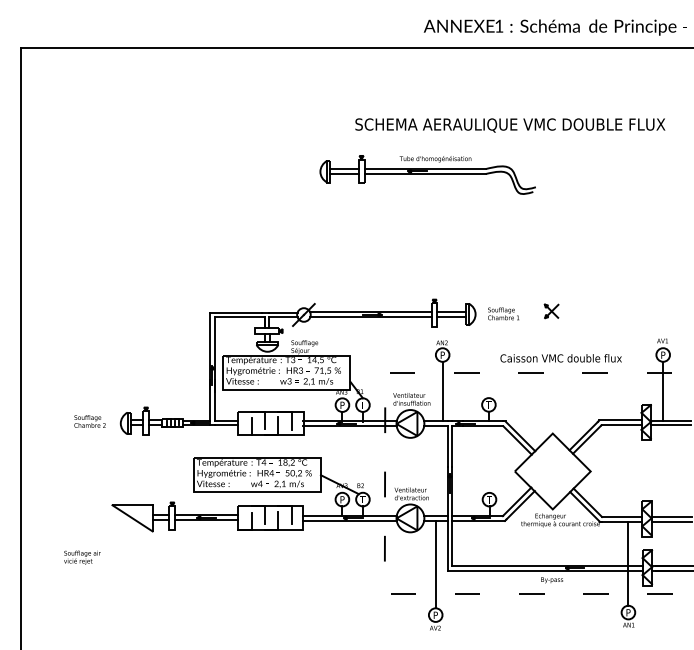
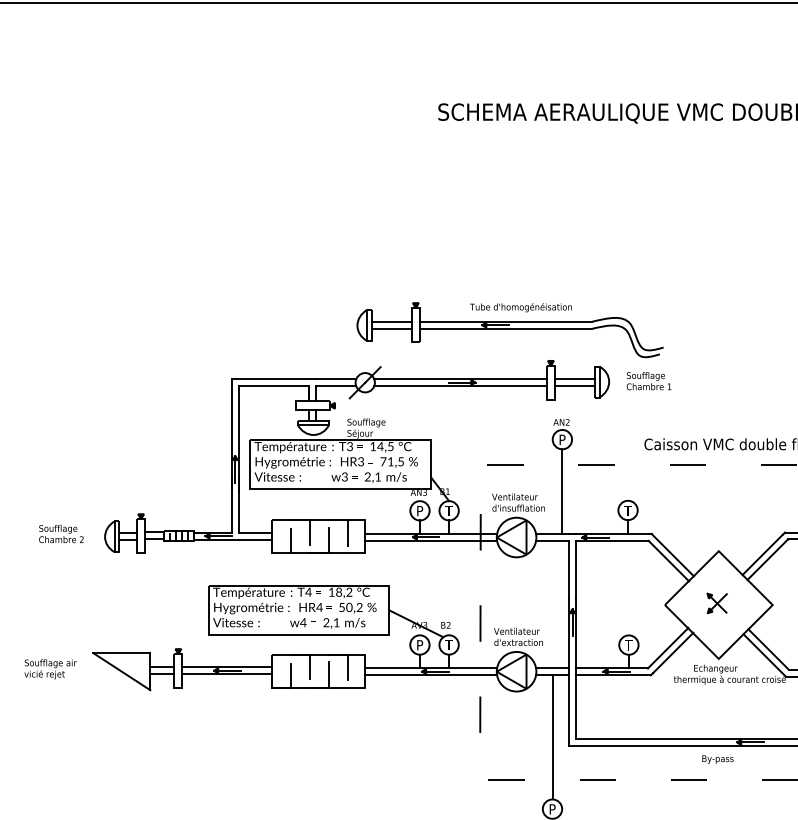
part: (427, 174) -> (509, 329), moved
part: (551, 311) -> (716, 603), moved
text: (82, 557) -> (50, 669), moved

